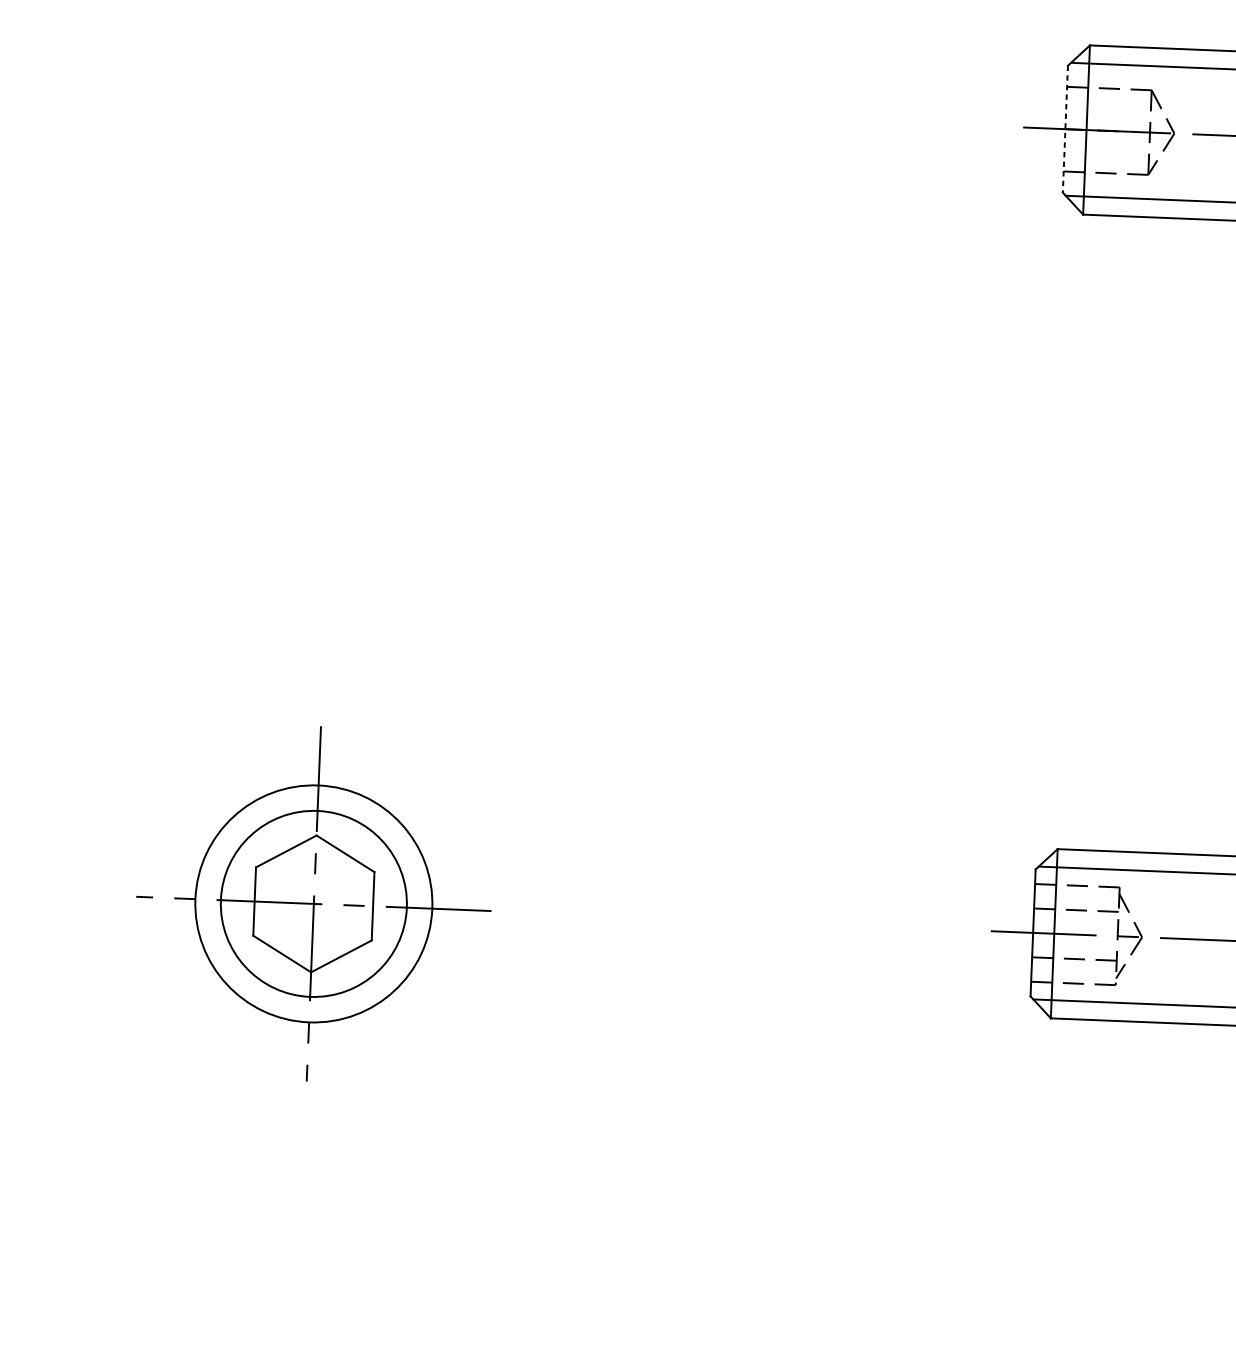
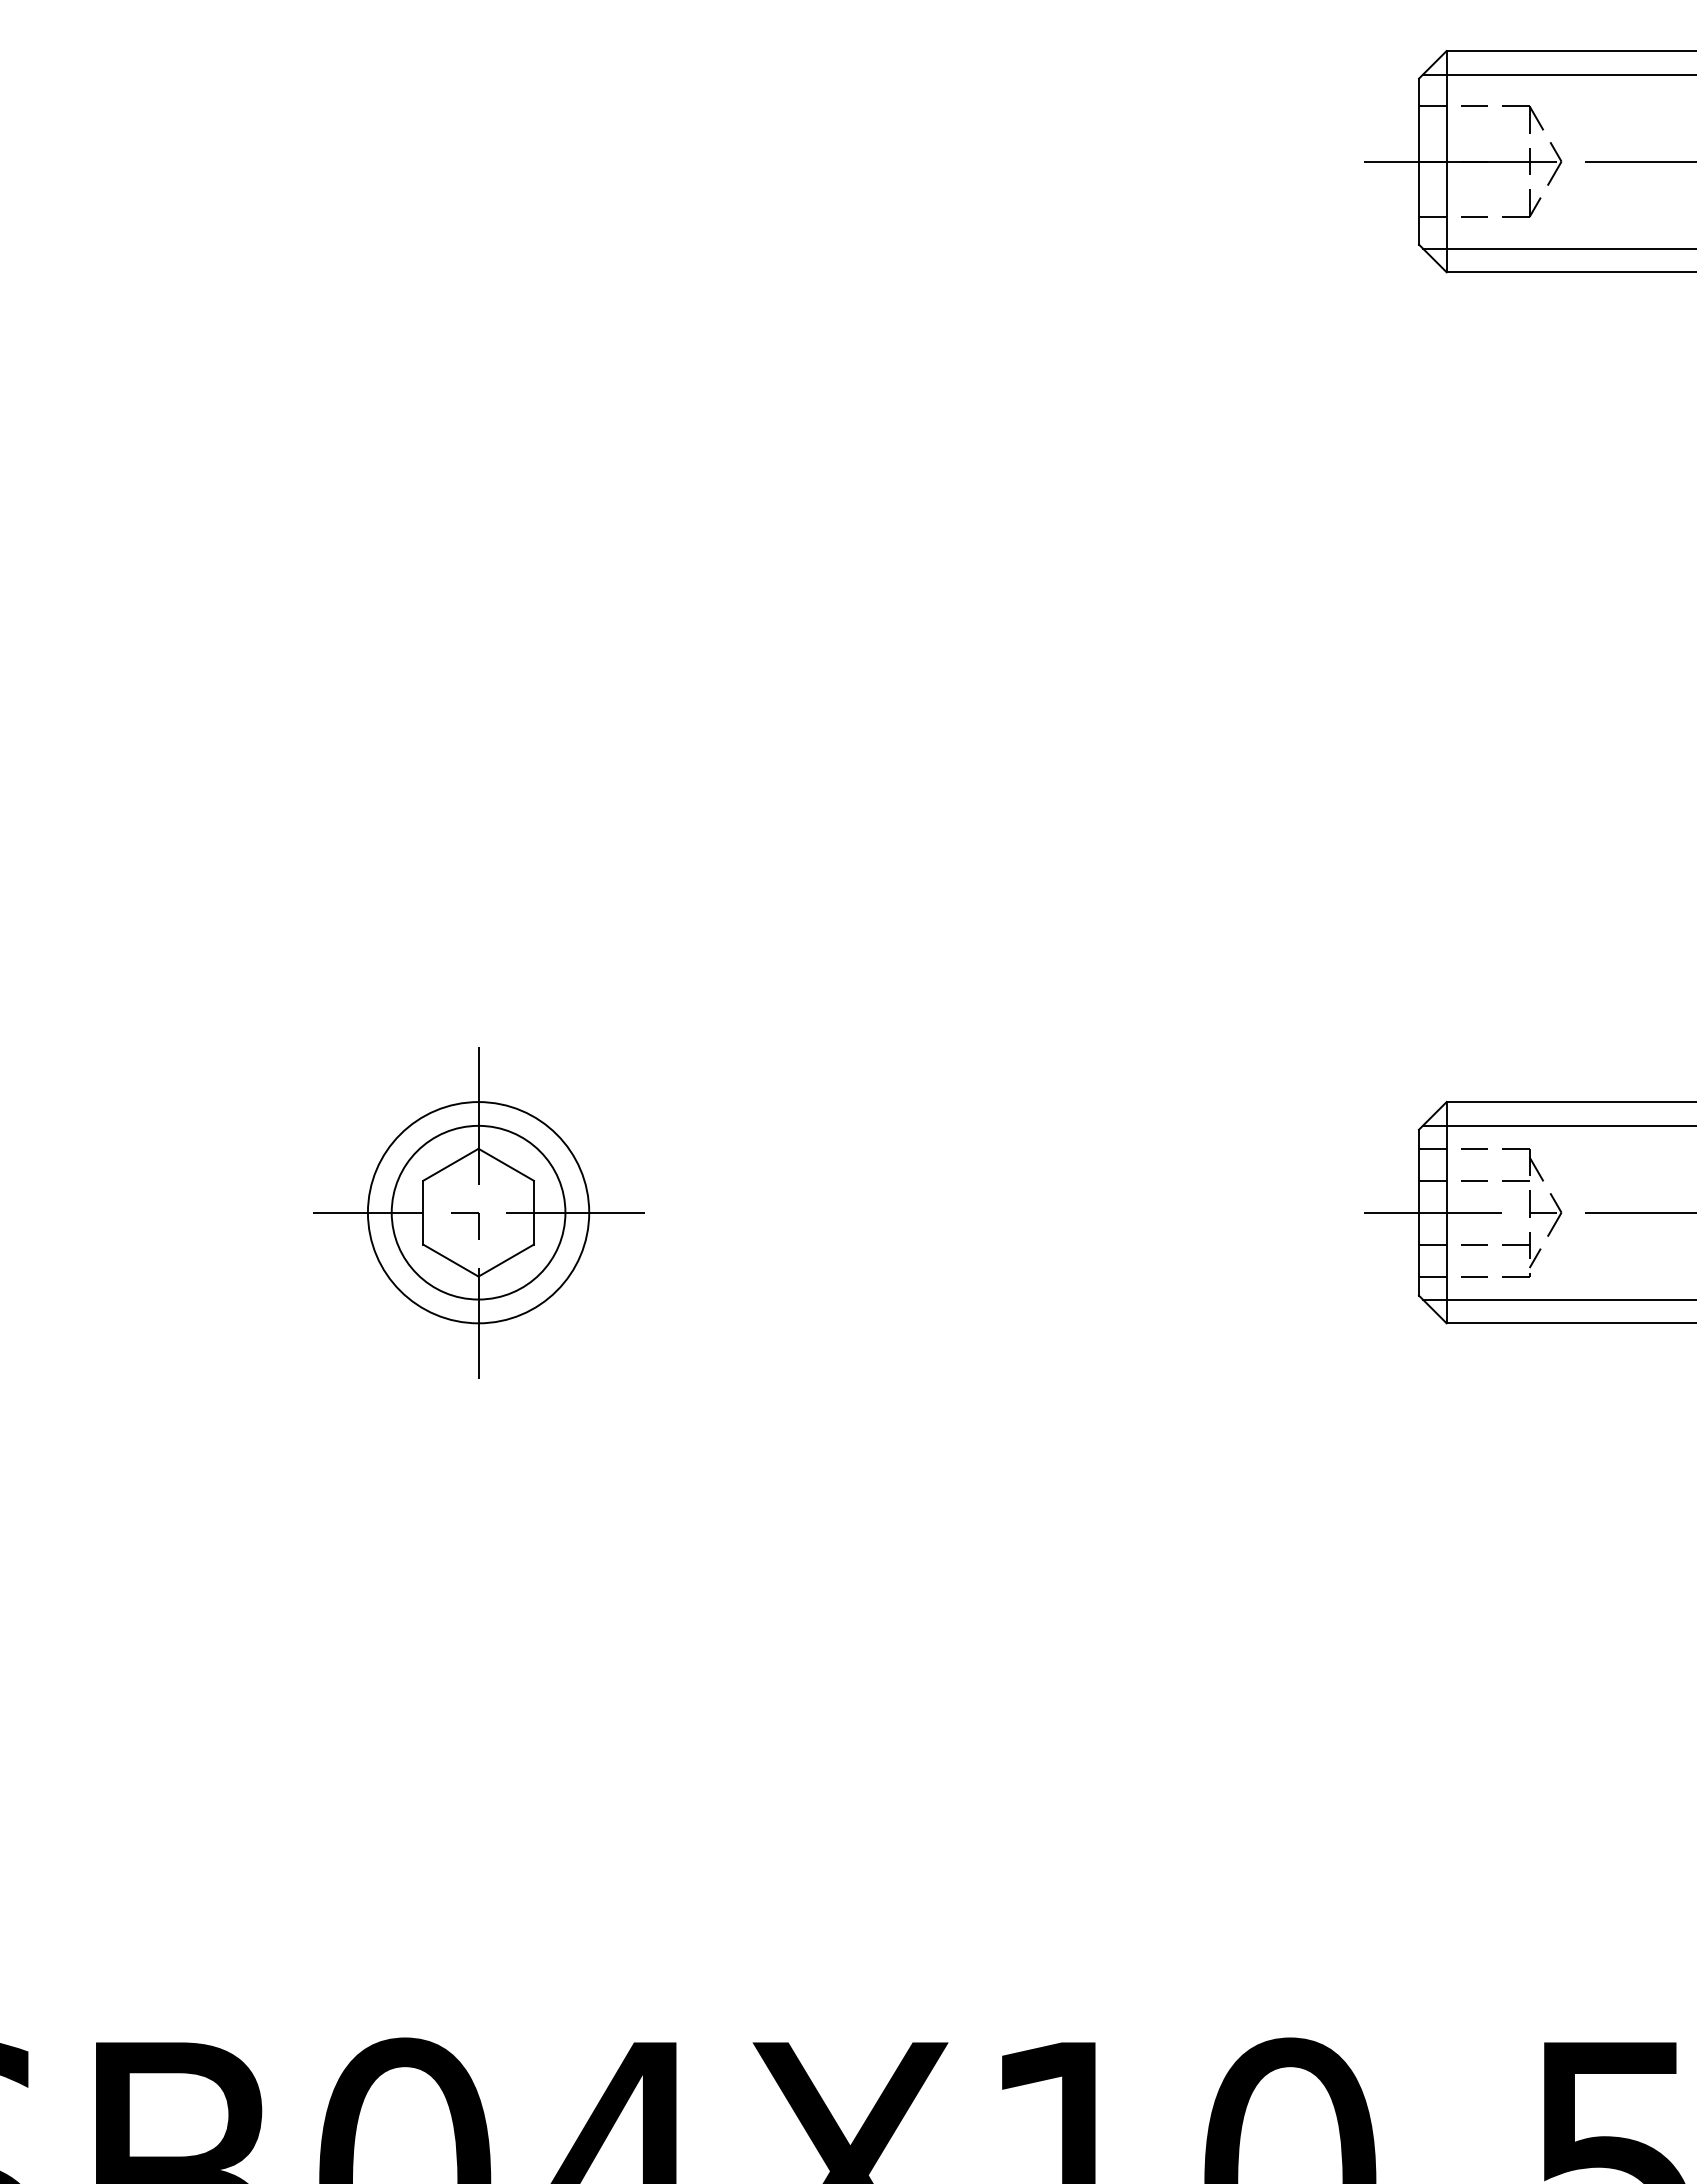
line: (1065, 129) -> (1419, 161), dashed -> solid
part: (313, 903) -> (478, 1212), size x0.71

